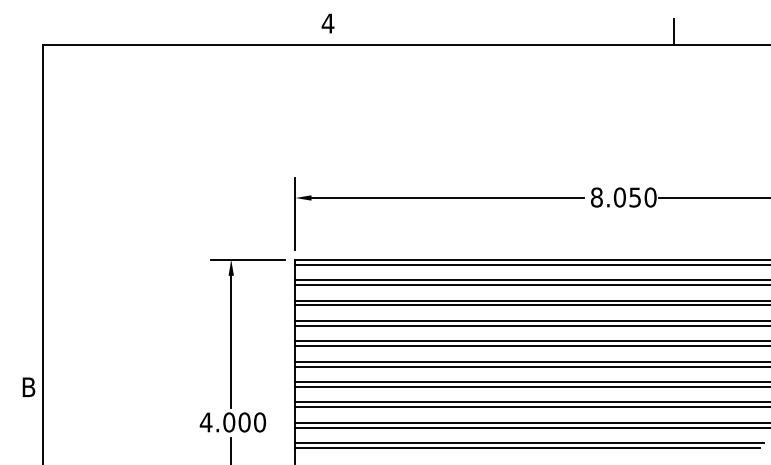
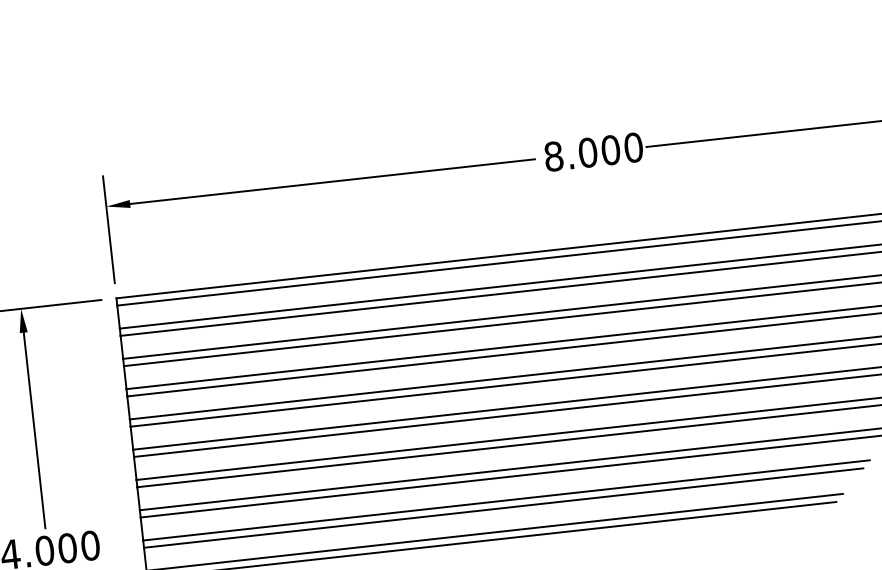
text: (635, 197) -> (611, 150), 8.050 -> 8.000

